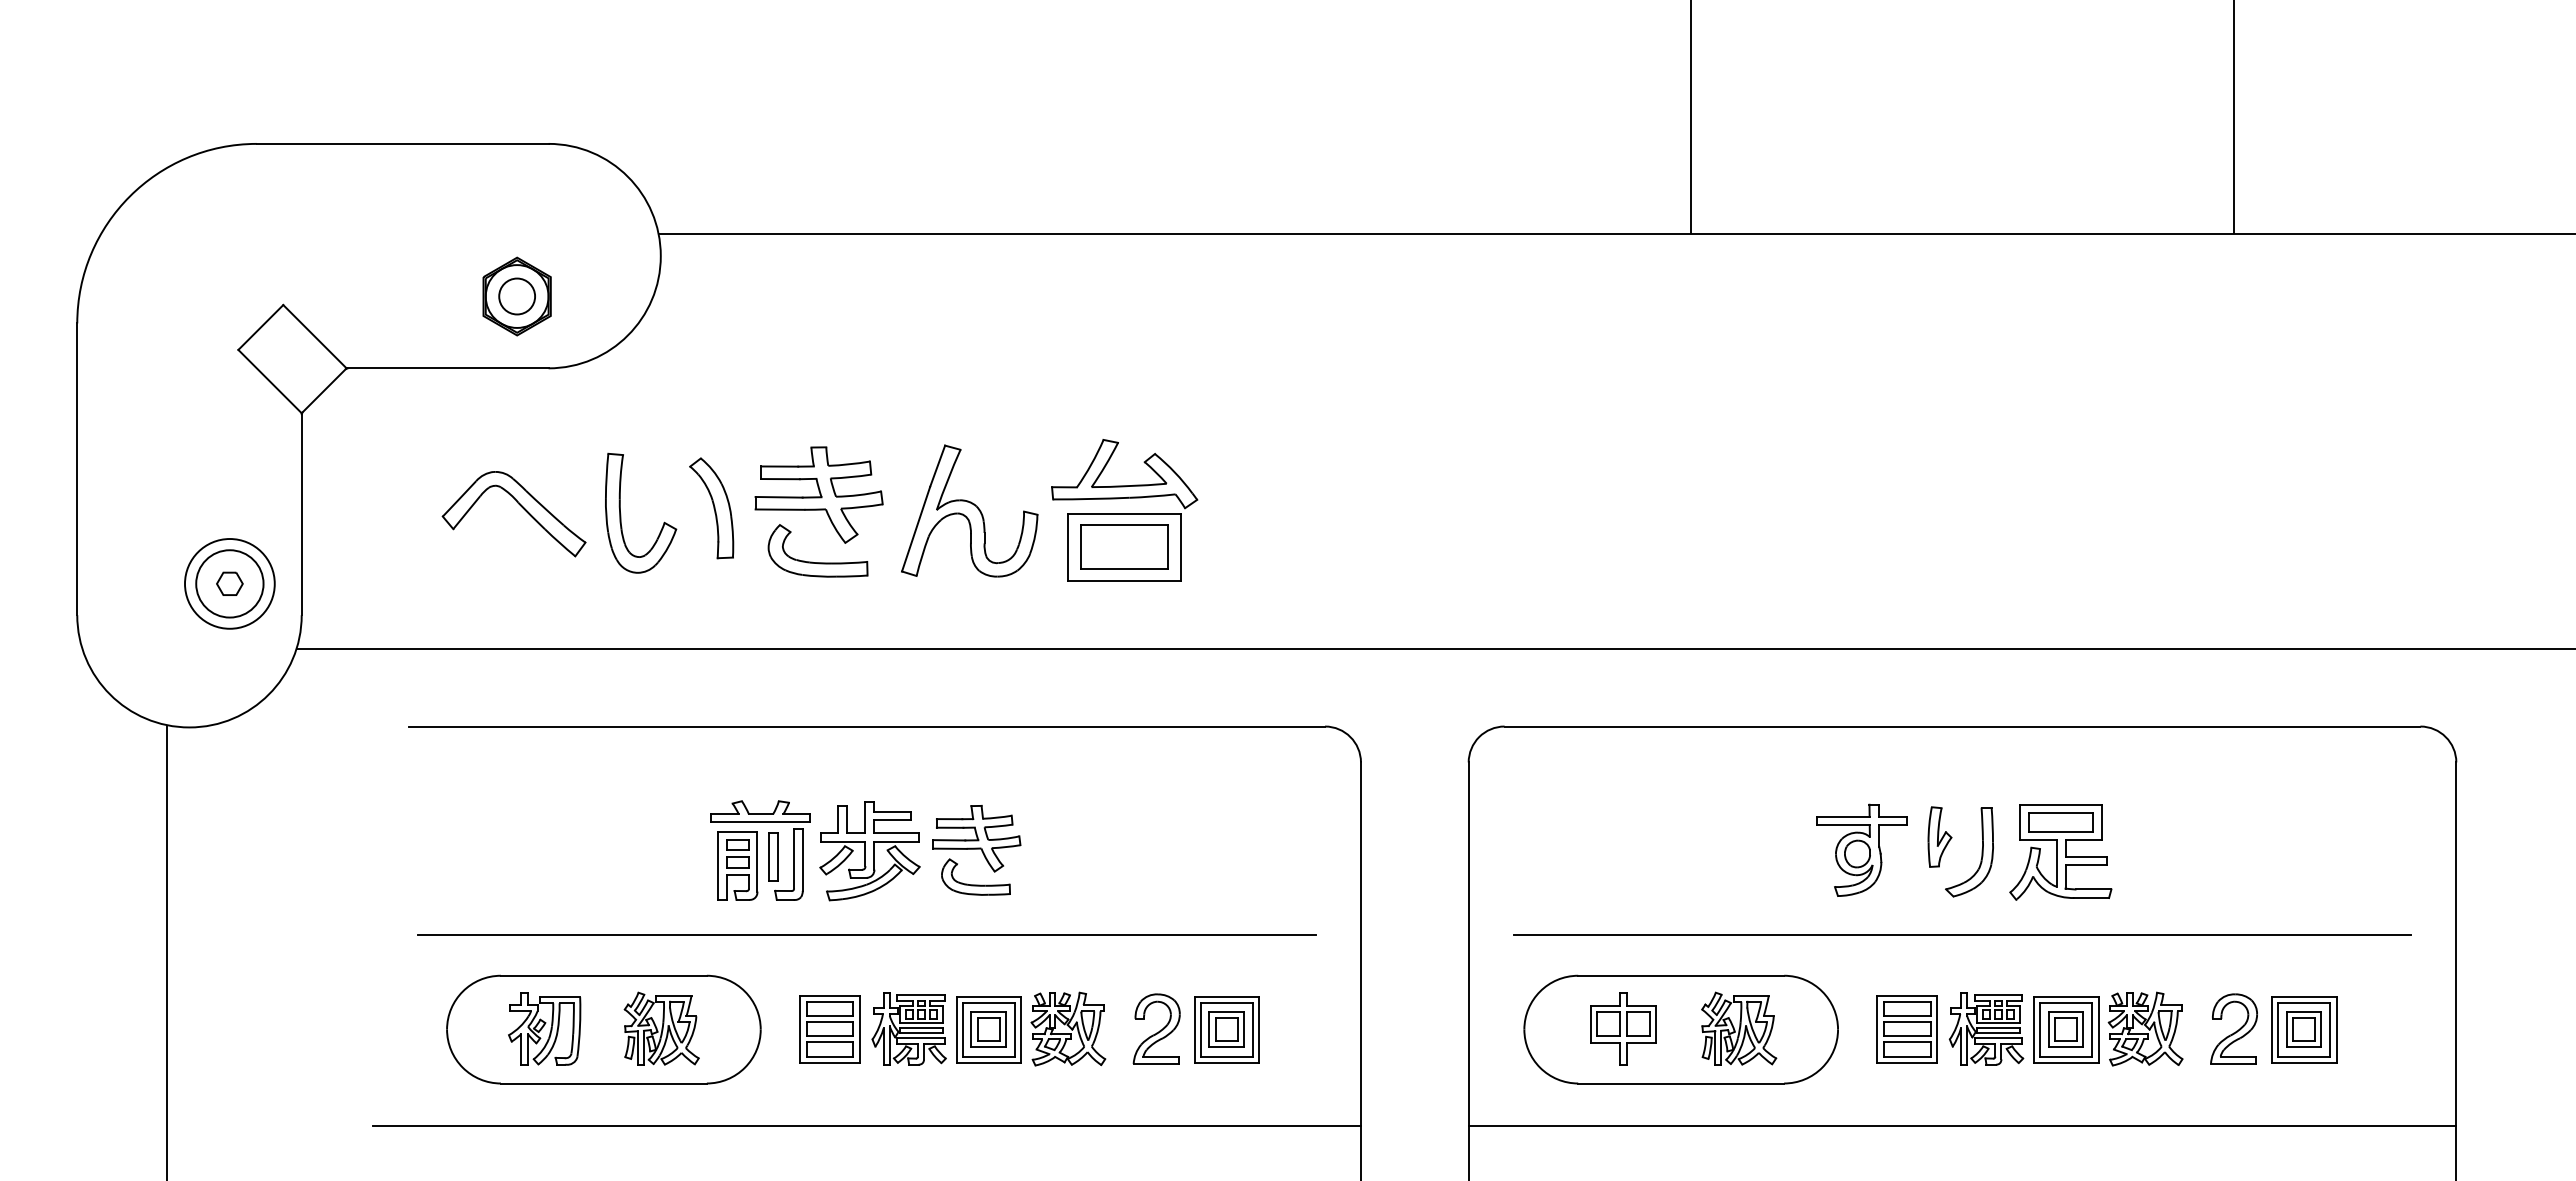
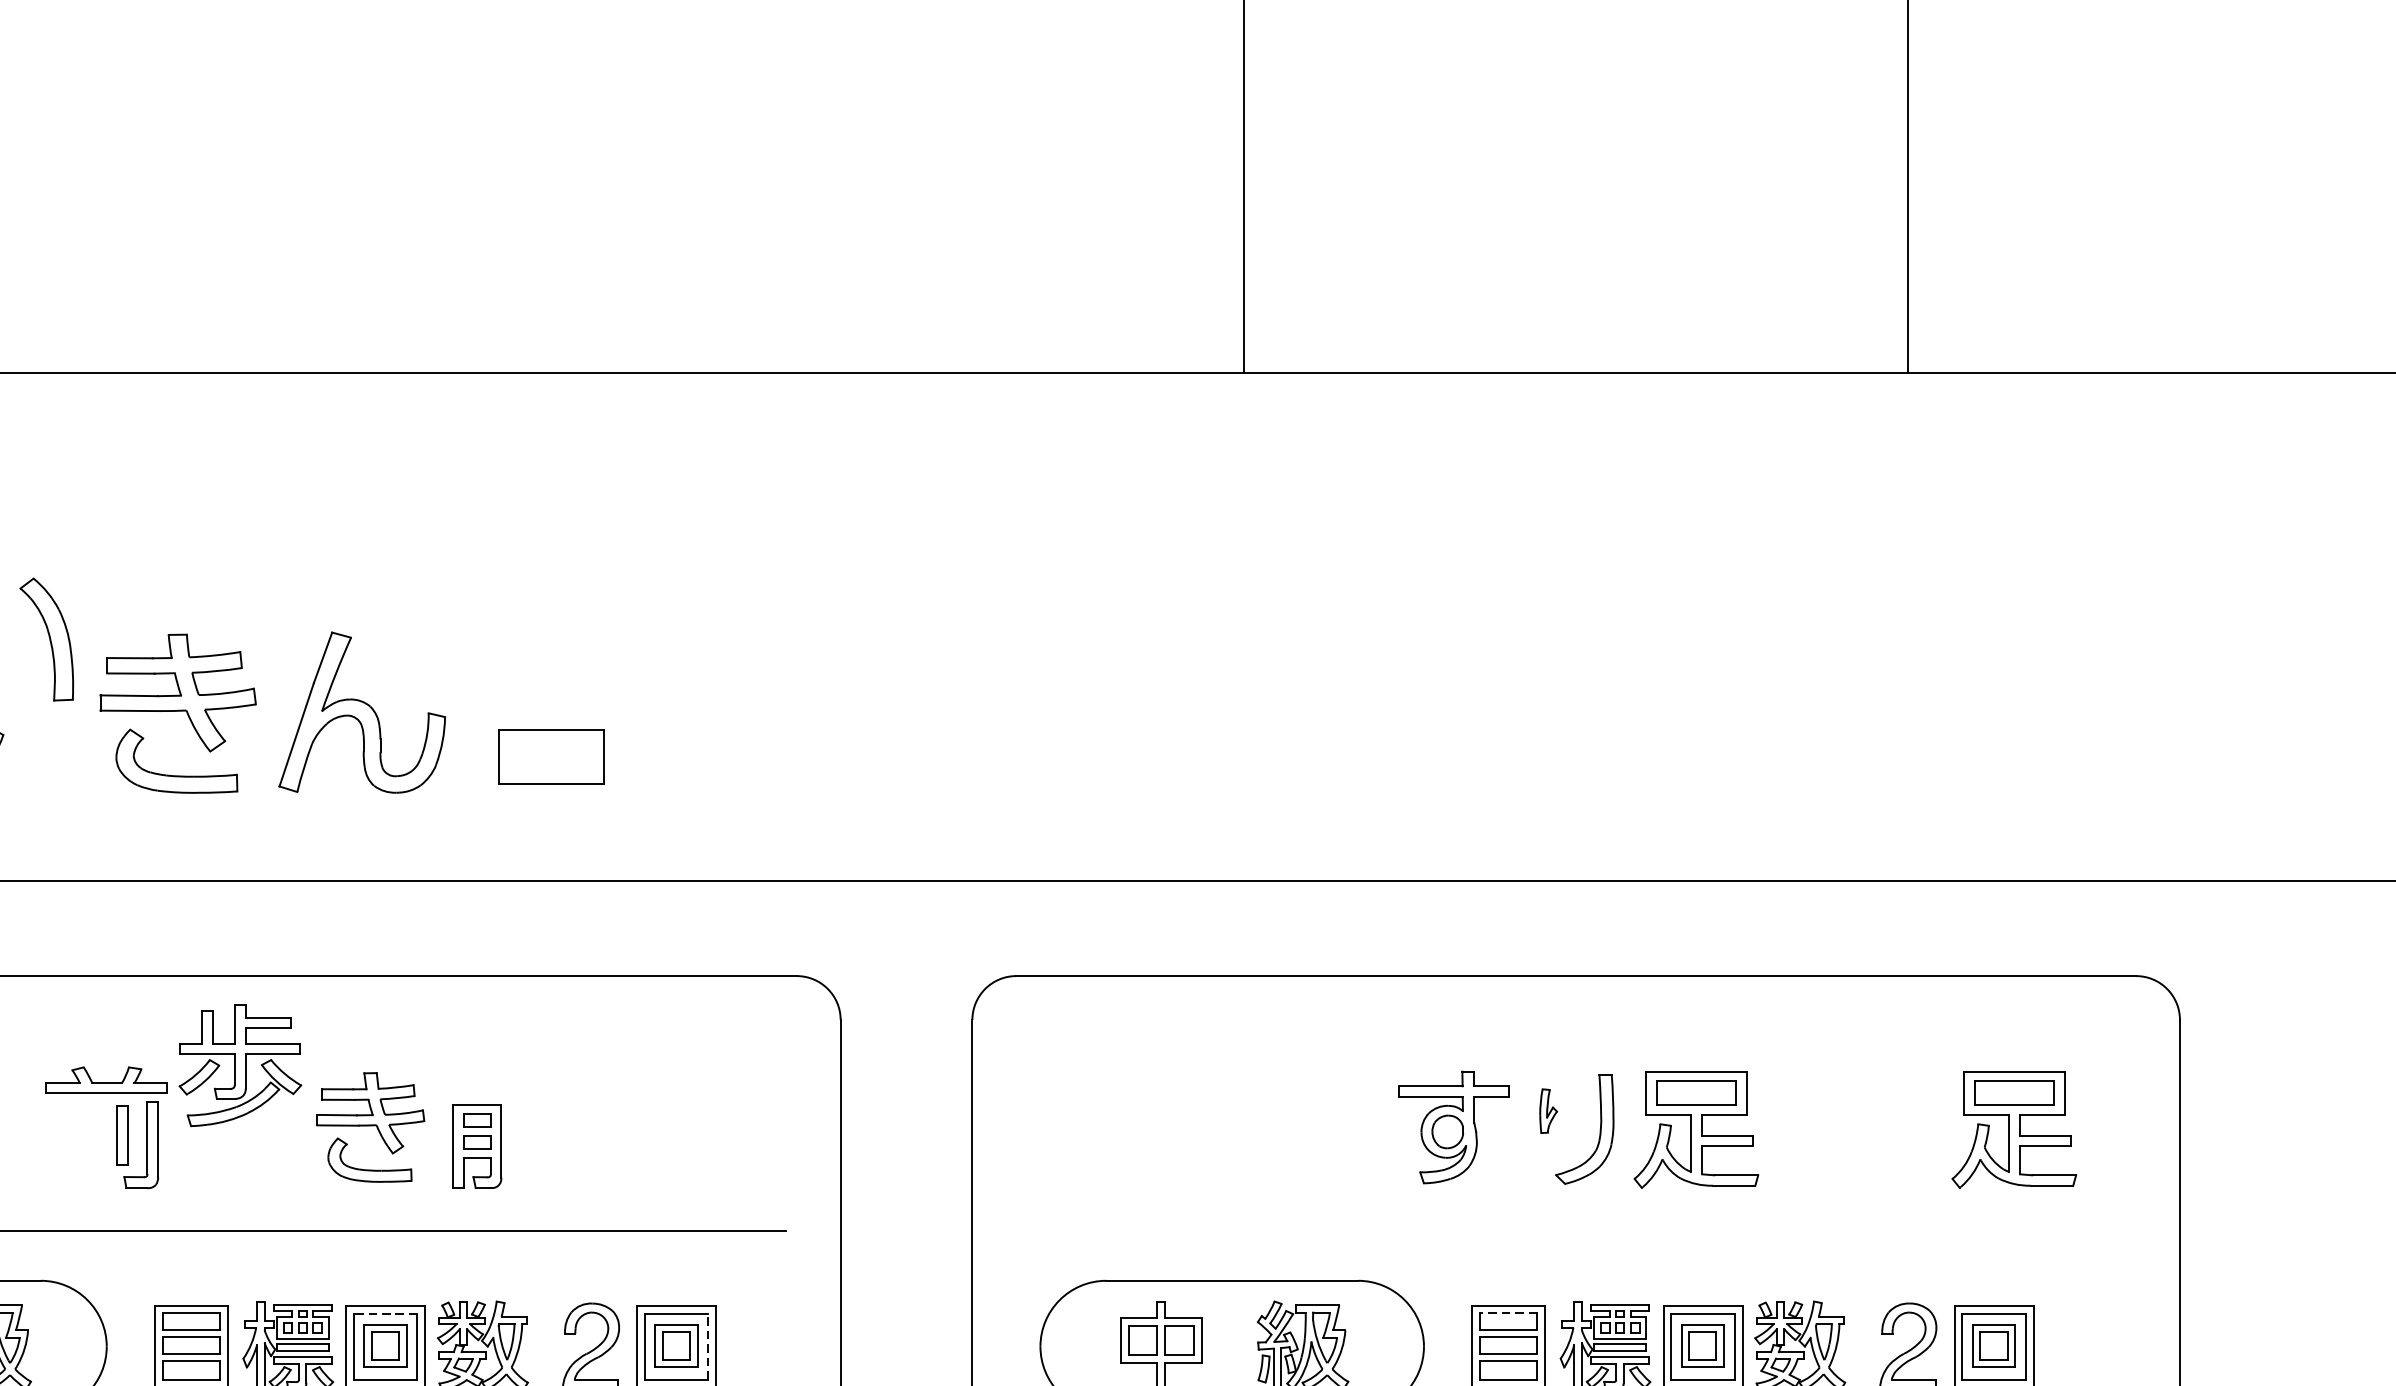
part: (711, 508) -> (46, 639), moved
part: (1124, 510) -> (551, 711), removed
part: (1939, 836) -> (1548, 1110), size x0.6
part: (869, 851) -> (239, 1066), moved
part: (2320, 852) -> (2013, 1130), added
part: (737, 865) -> (476, 1145), moved
line: (1962, 935) -> (1576, 1231), removed
line: (988, 1002) -> (385, 1313), solid -> dashed
line: (1906, 1002) -> (1507, 1313), solid -> dashed
line: (1252, 1029) -> (708, 1346), solid -> dashed

